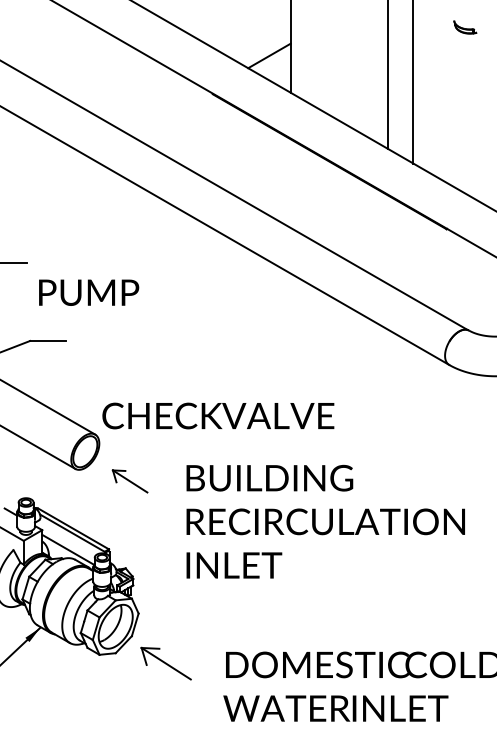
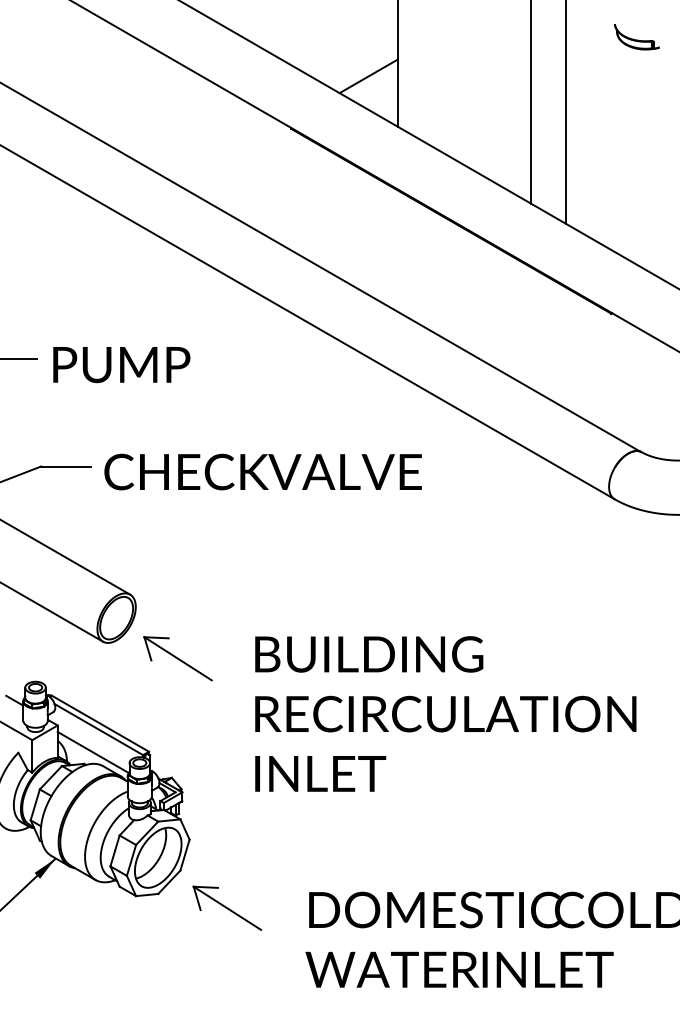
part: (465, 27) -> (637, 37), size x1.43
text: (89, 292) -> (122, 364), moved
text: (218, 415) -> (263, 471), moved
part: (129, 481) -> (177, 658), size x1.43

